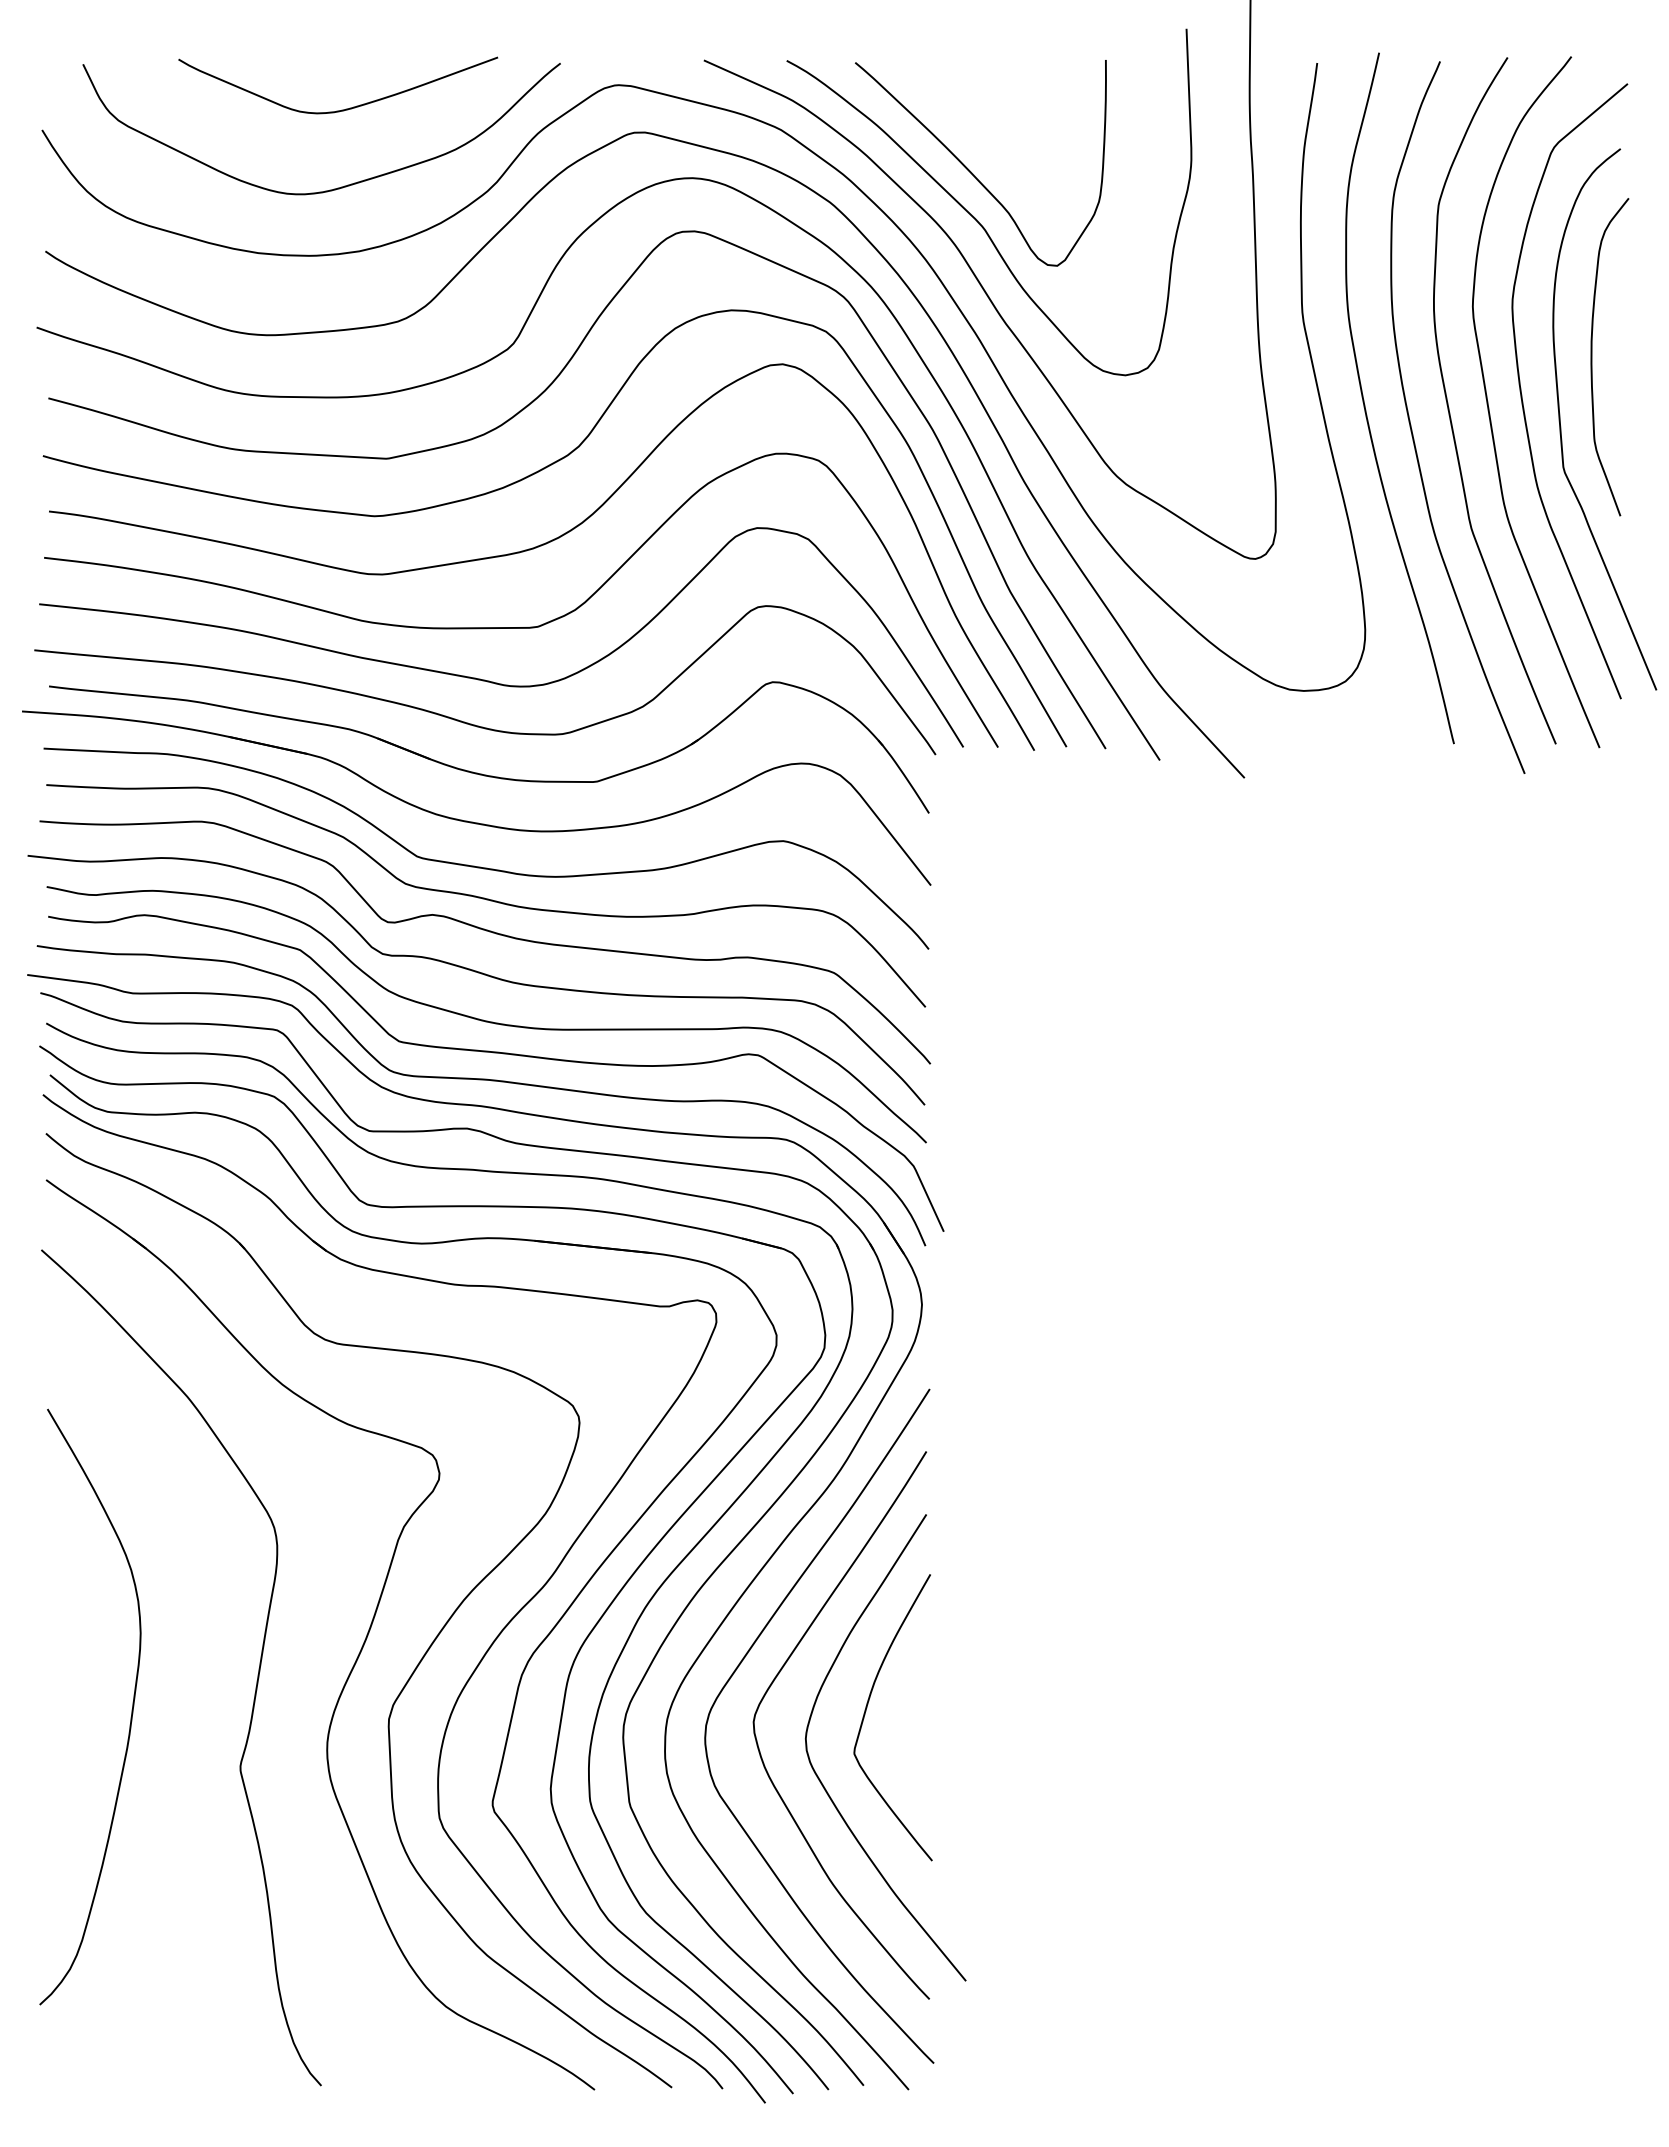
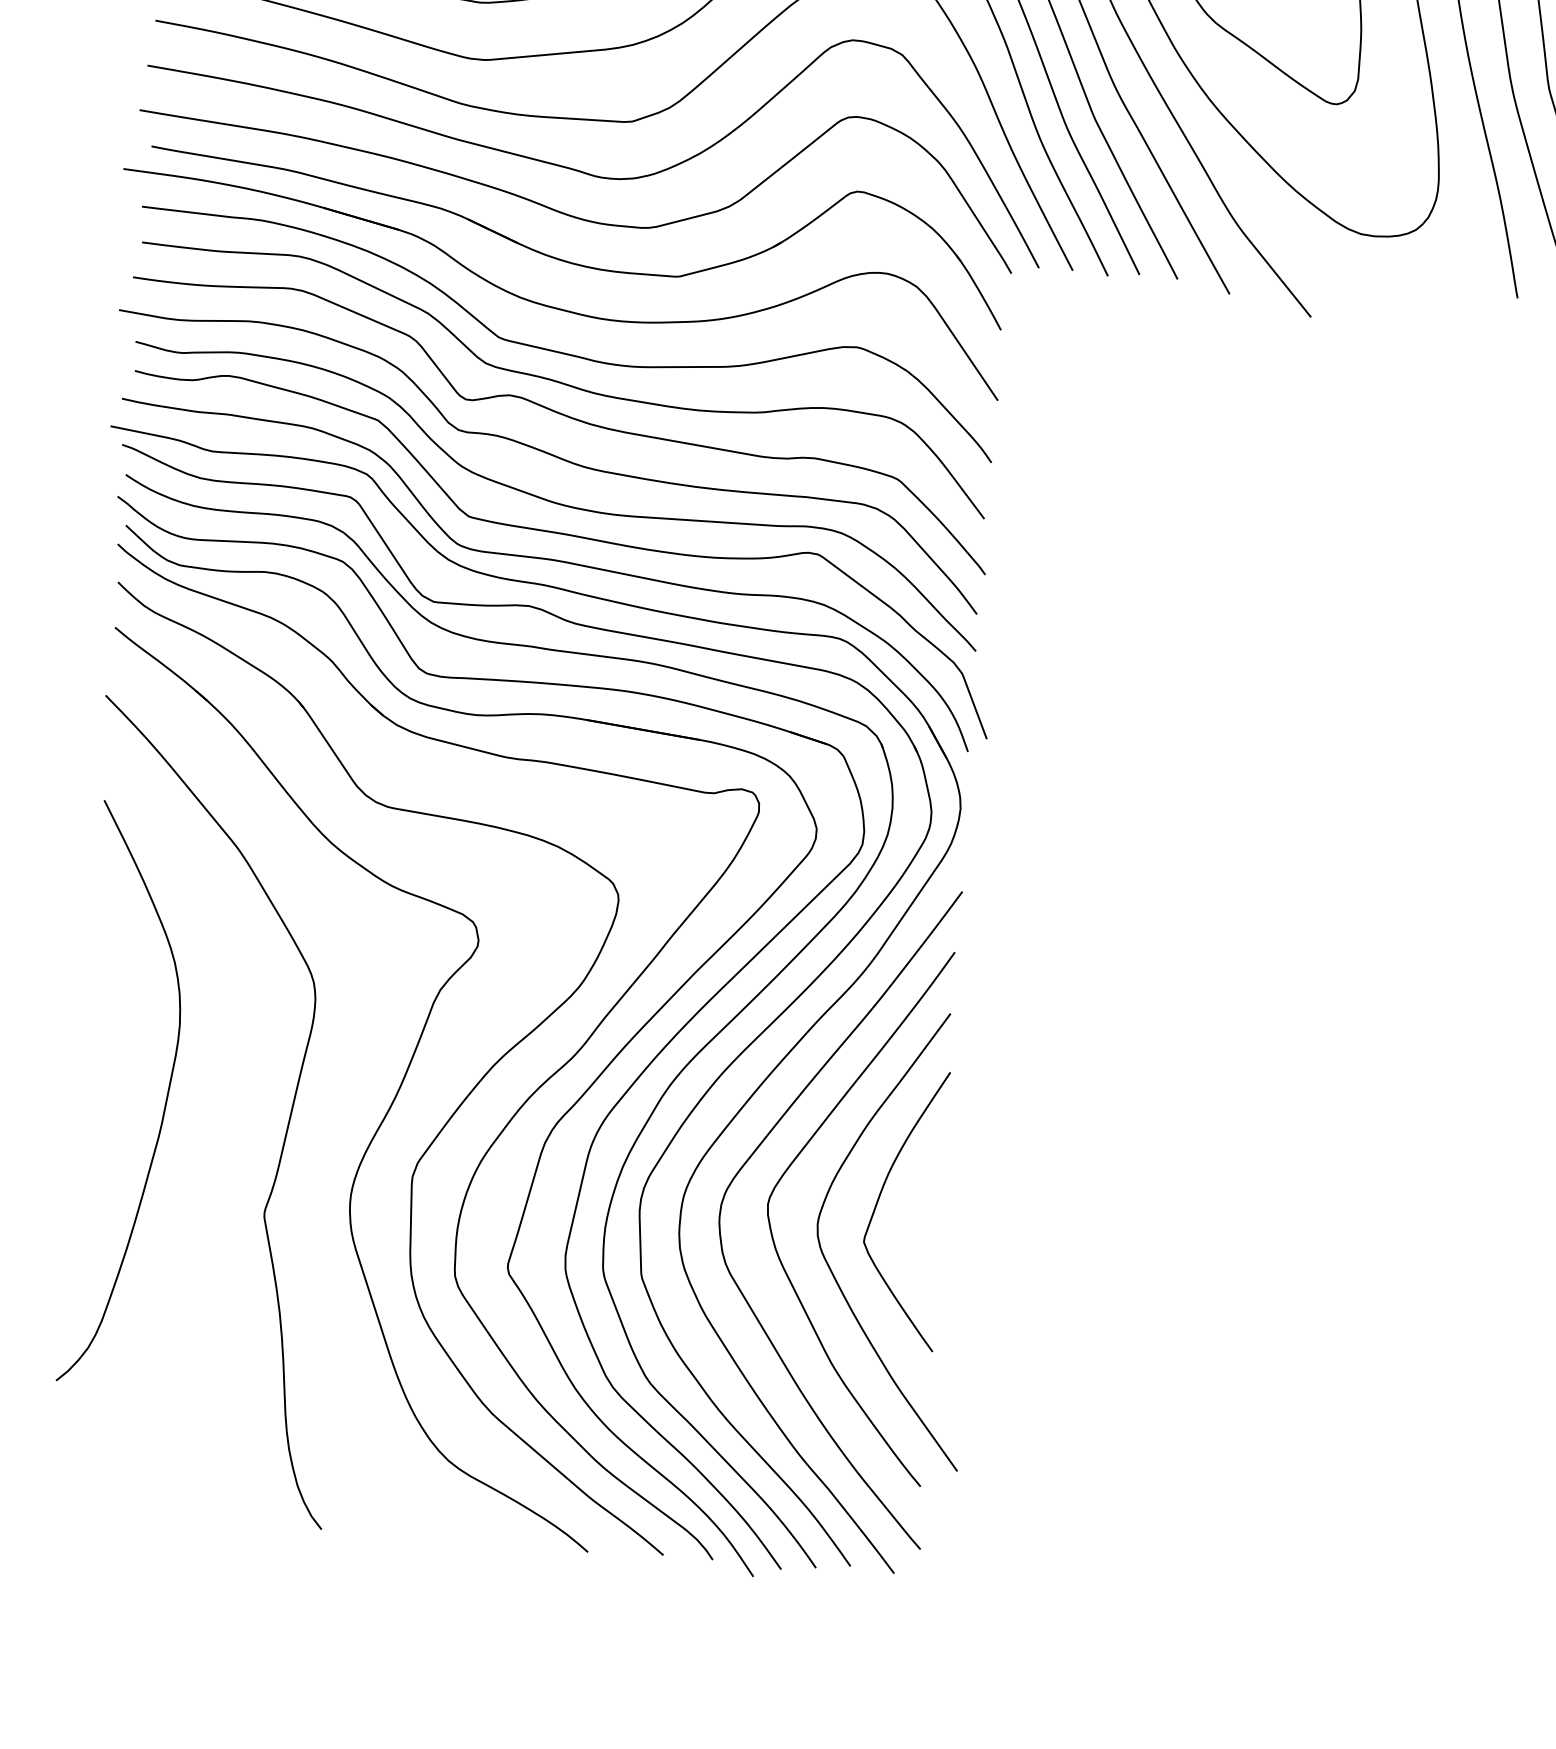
curve: (131, 1709) -> (165, 1098), moved

